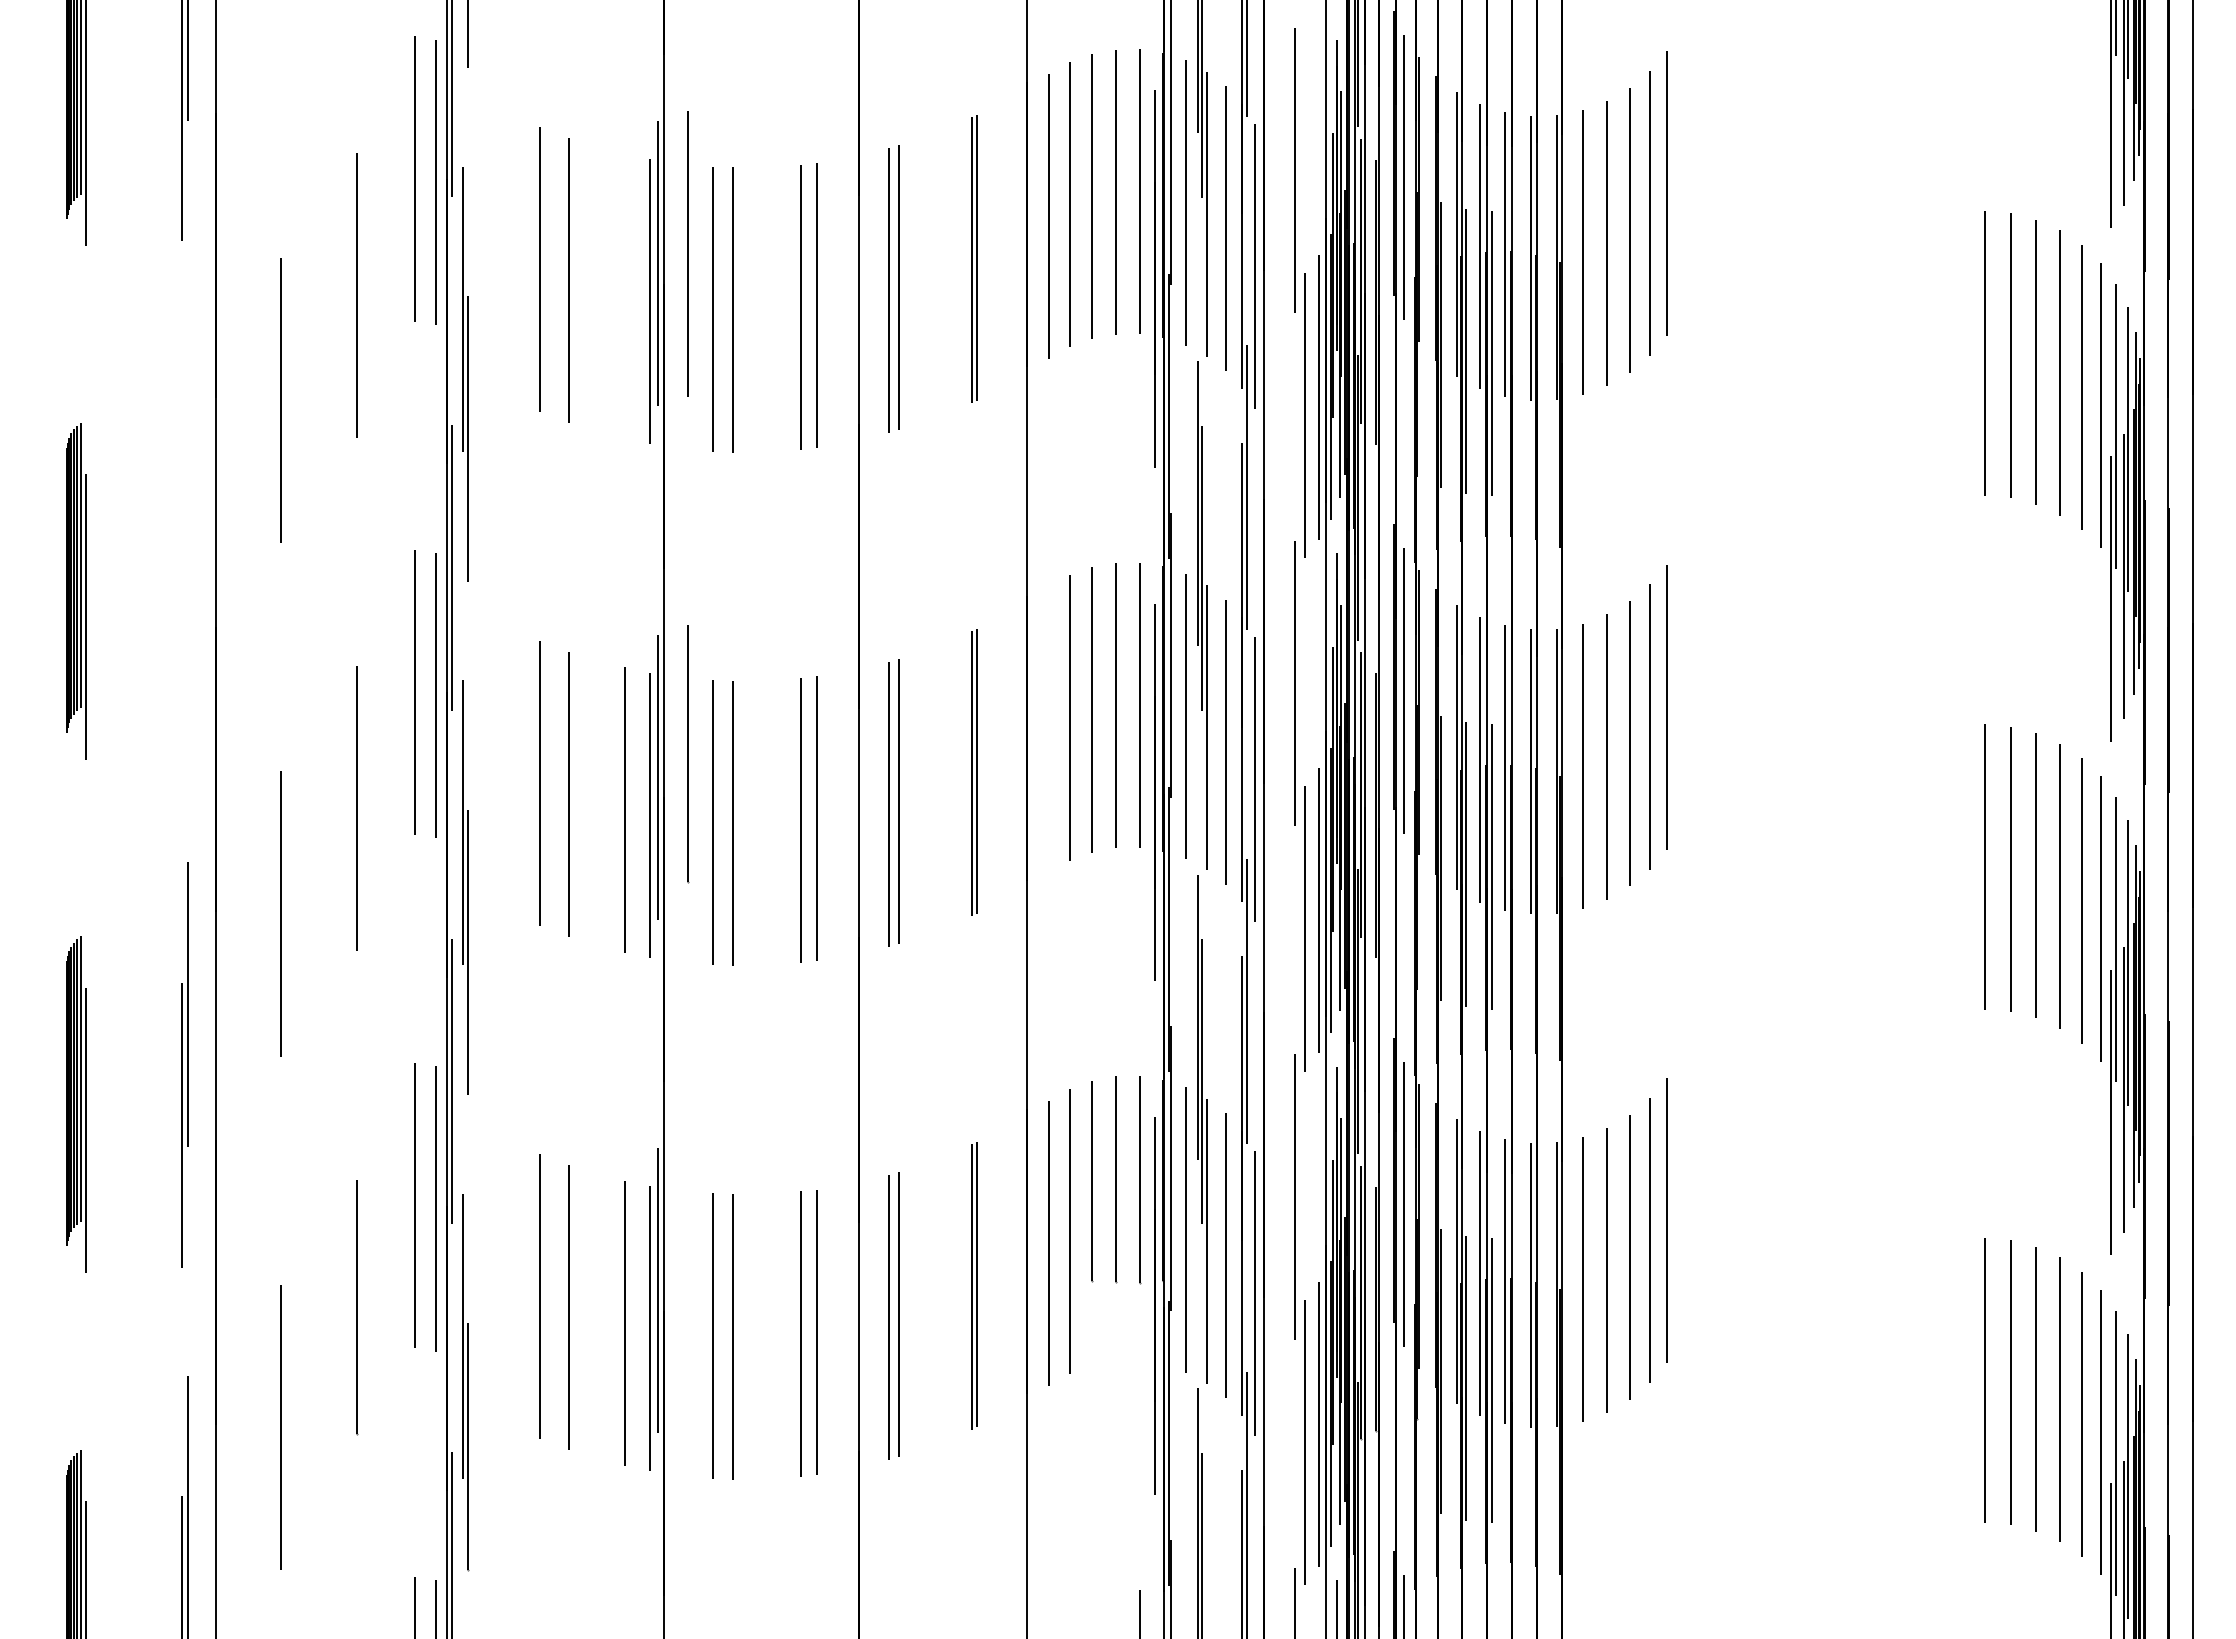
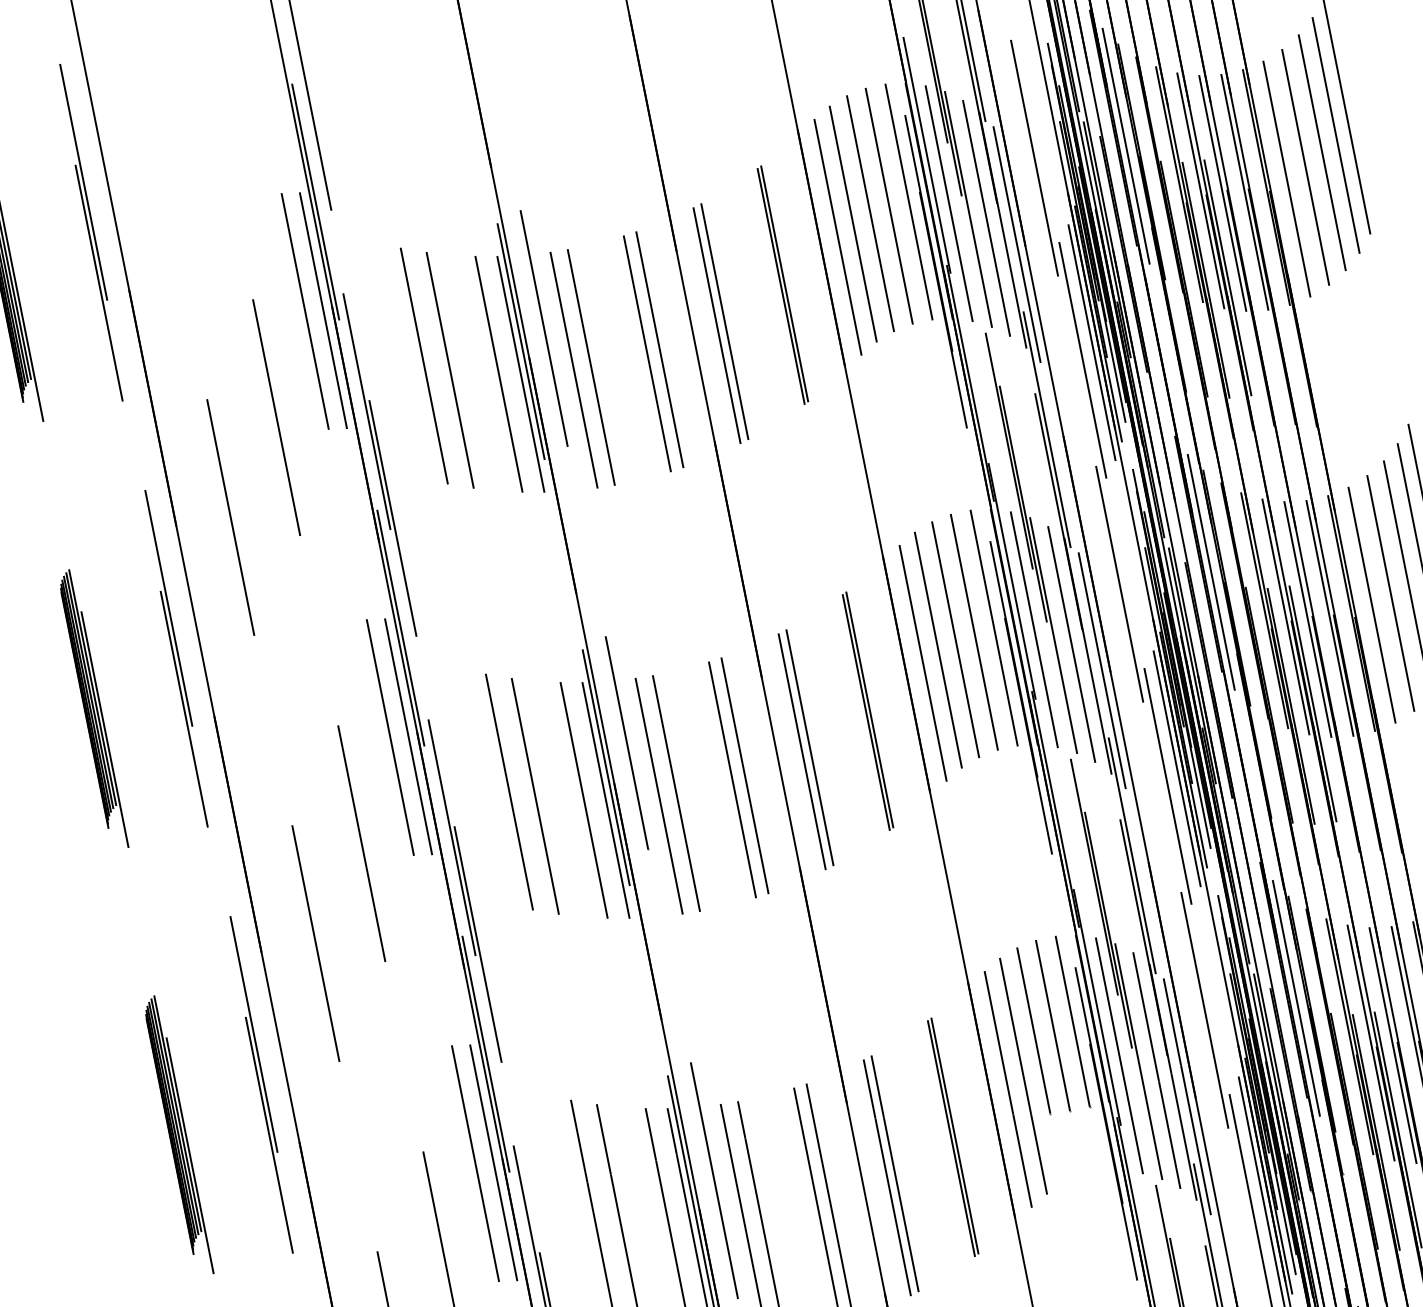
line: (624, 296) -> (498, 374), added
part: (184, 551) -> (175, 658), added
line: (1048, 729) -> (922, 663), added
line: (687, 1280) -> (714, 1180), added

